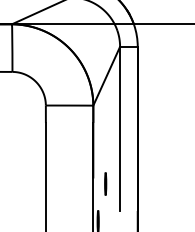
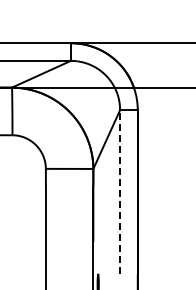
line: (120, 128) -> (120, 191), solid -> dashed
line: (105, 184) -> (105, 247), removed

